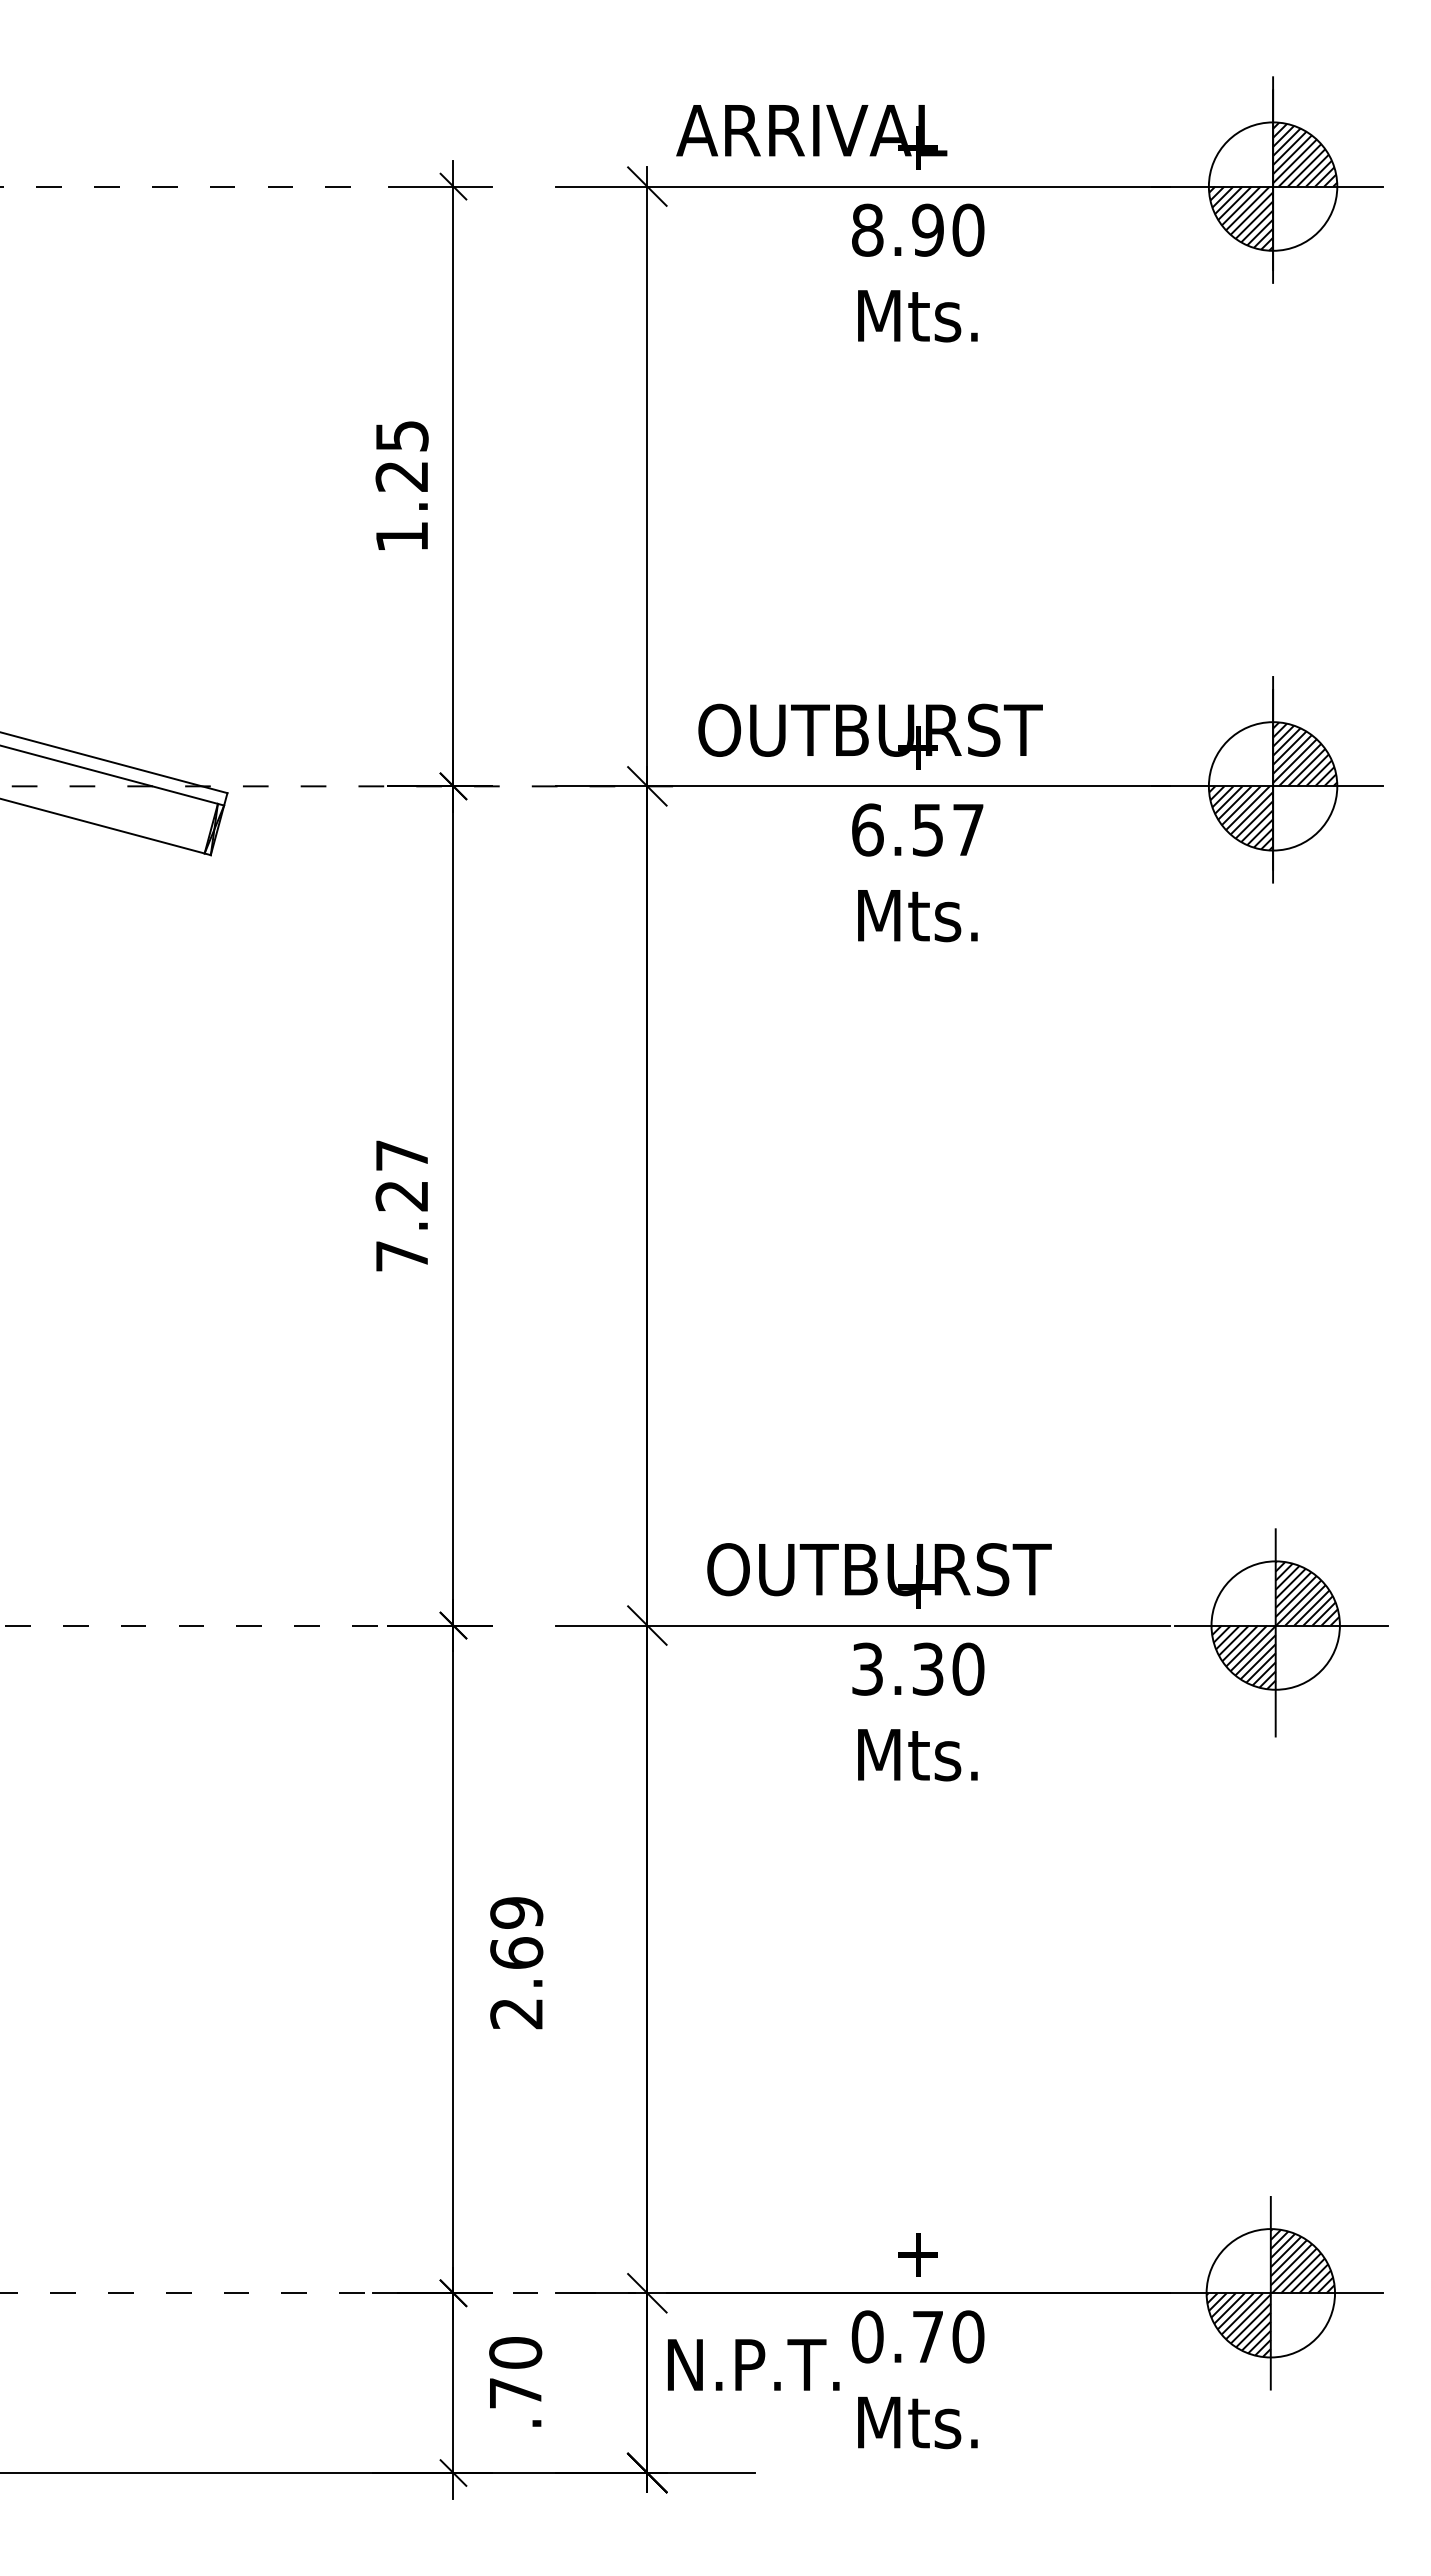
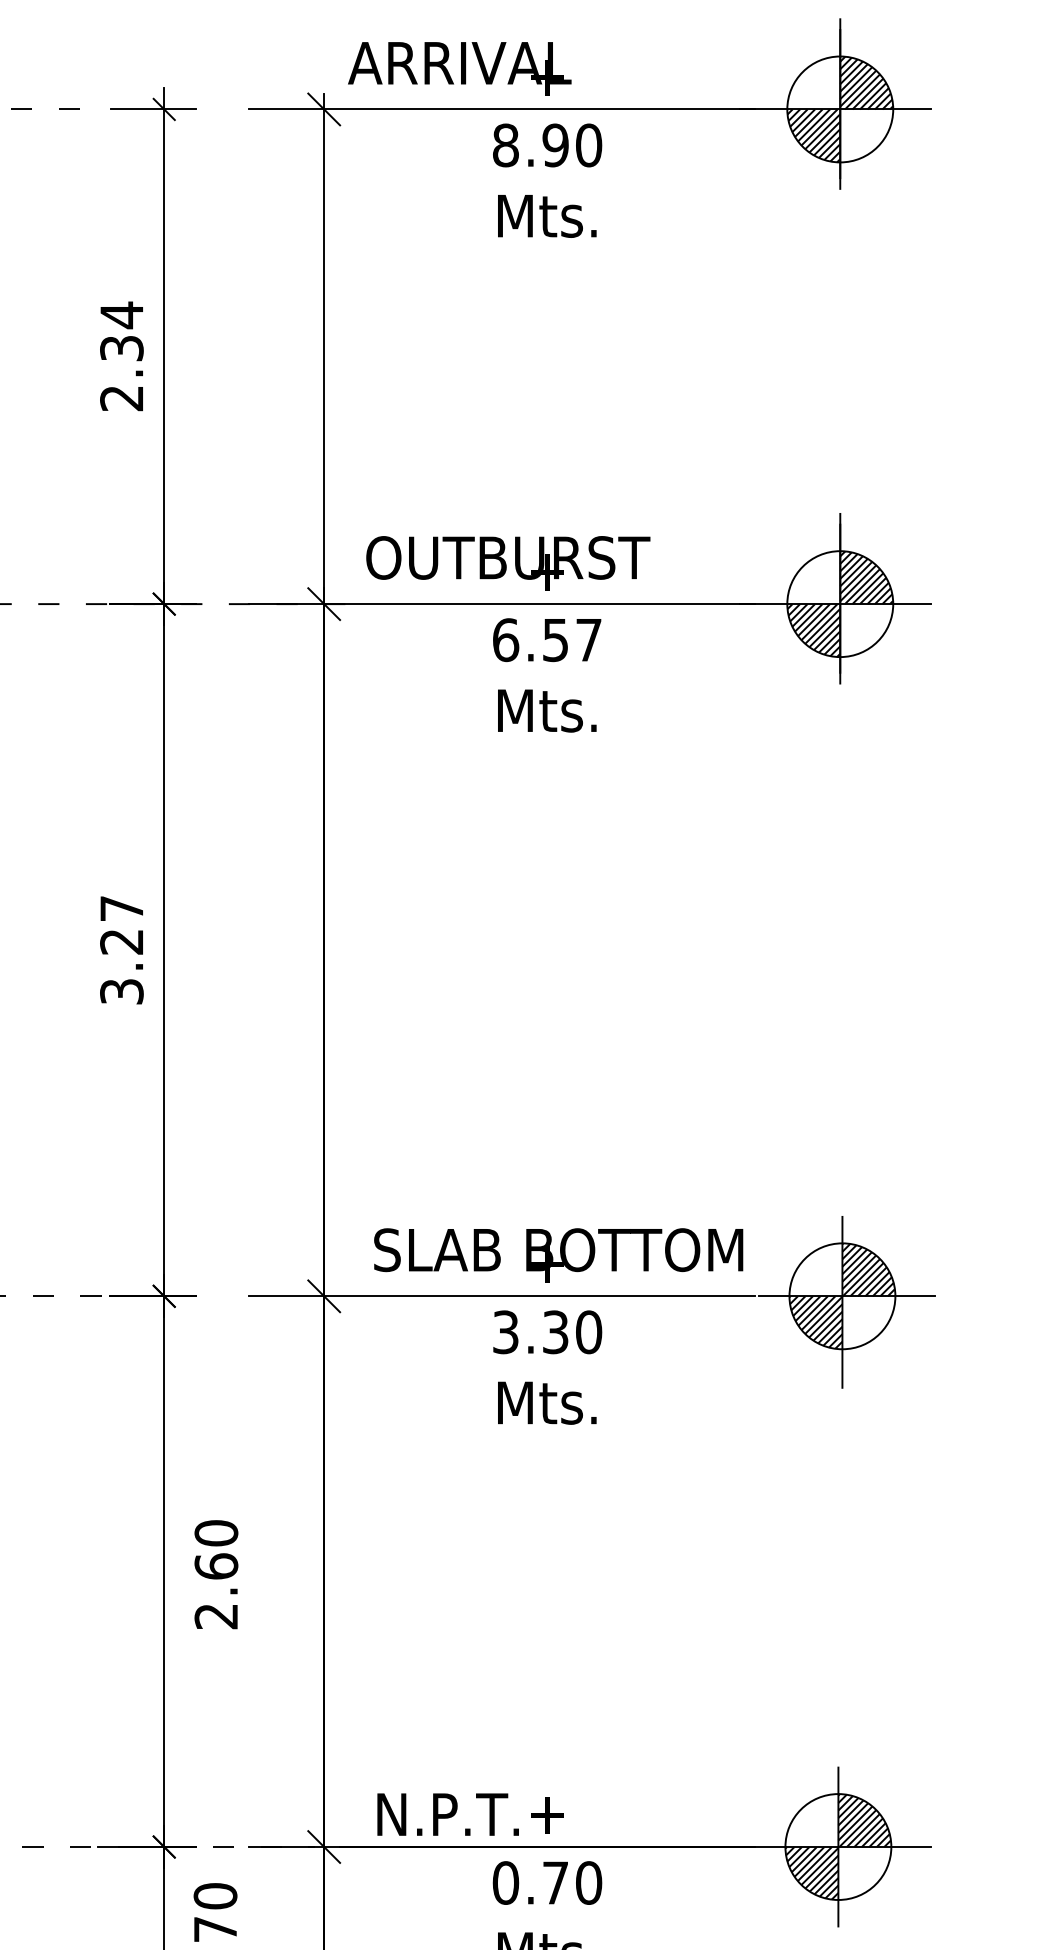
text: (401, 485) -> (121, 355), 1.25 -> 2.34
text: (401, 1256) -> (121, 991), 7.27 -> 3.27
text: (931, 1569) -> (558, 1250), OUTBURST -> SLAB BOTTOM
text: (516, 1912) -> (216, 1532), 2.69 -> 2.60
text: (753, 2364) -> (448, 1814), moved

